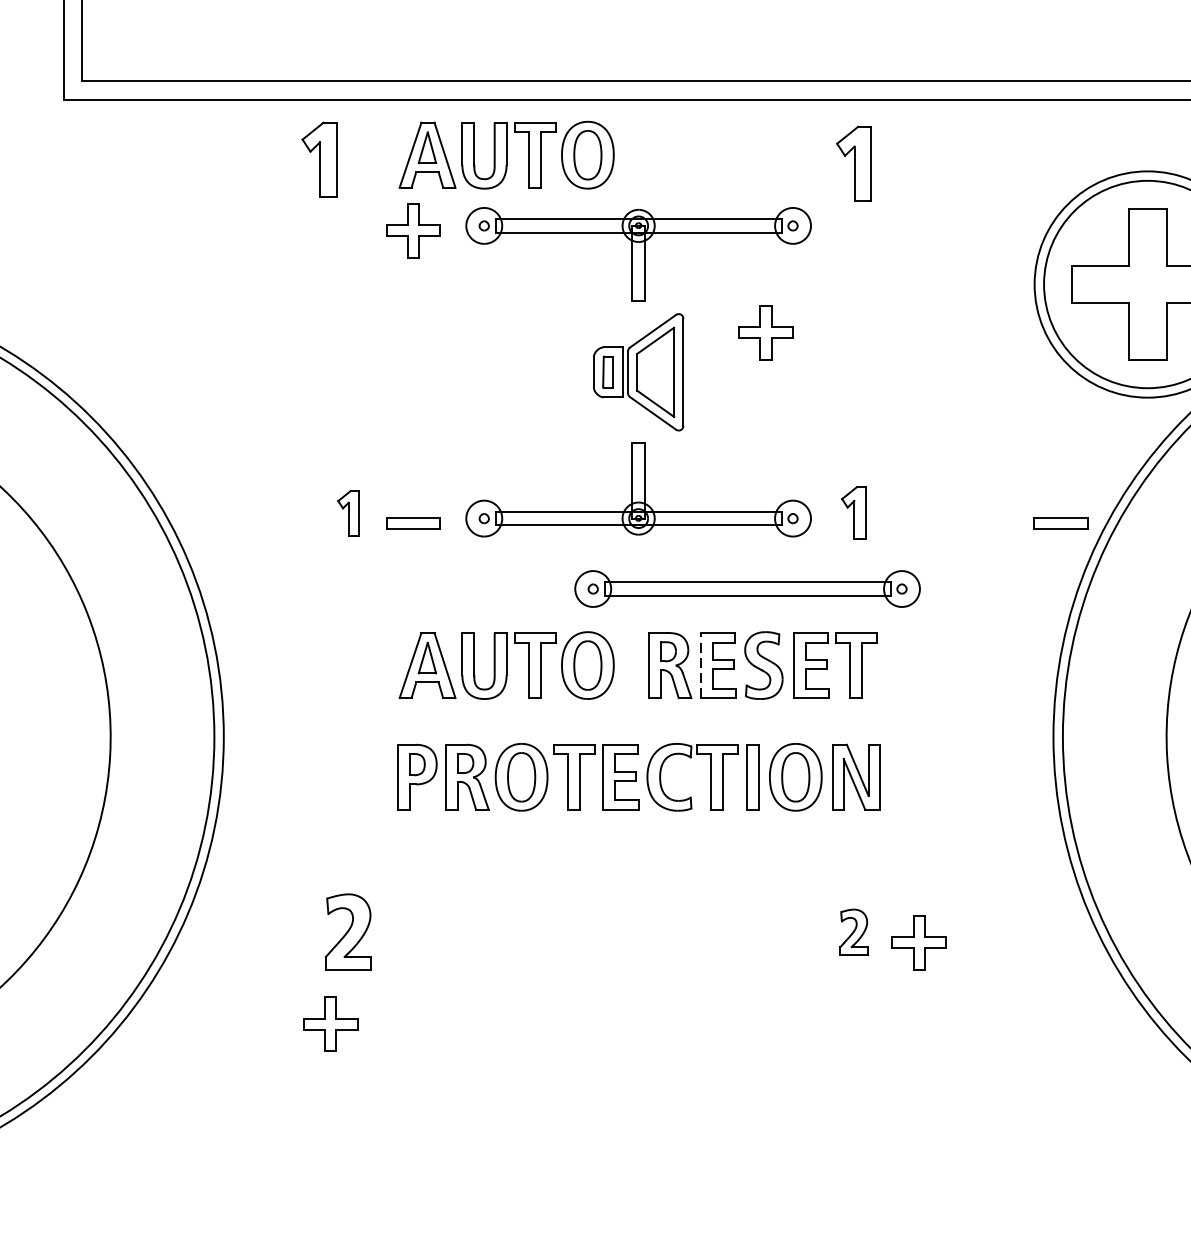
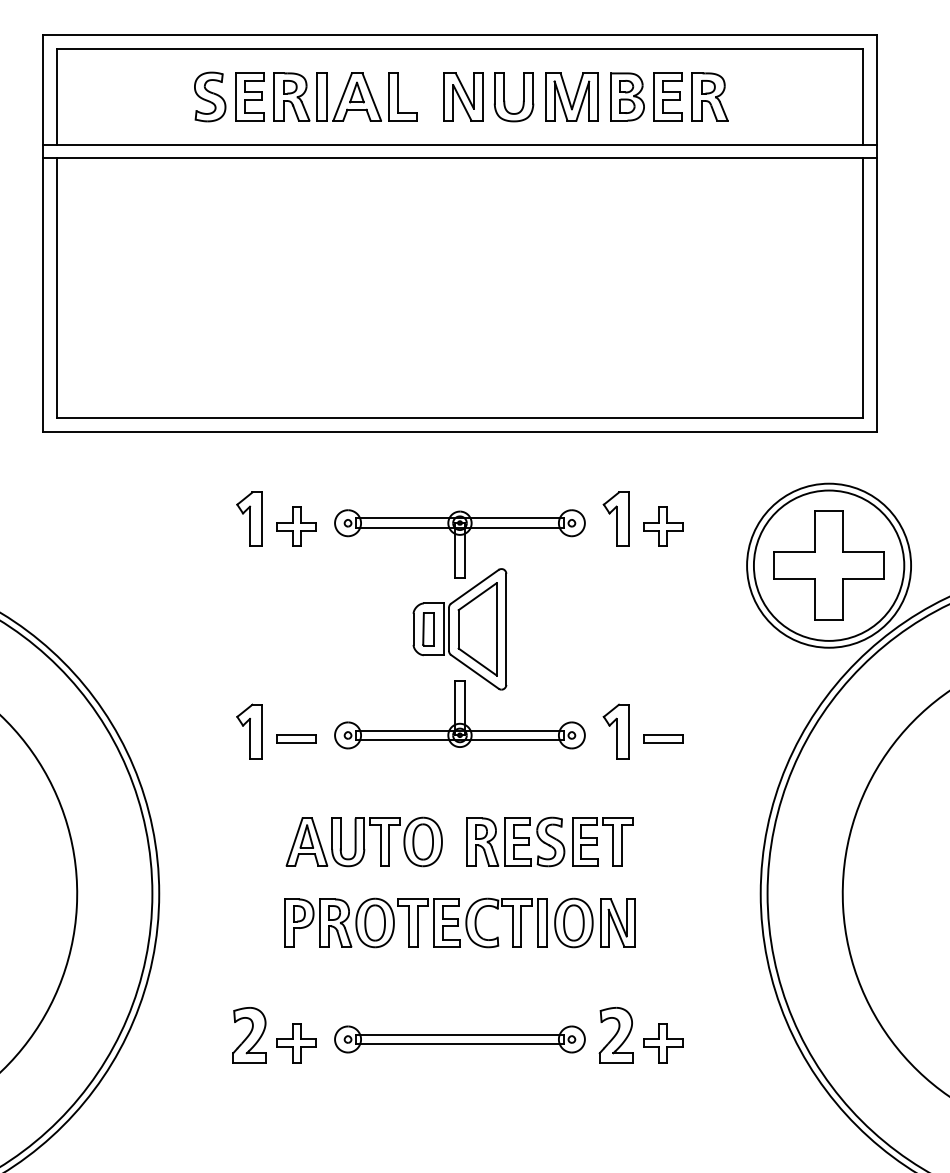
part: (505, 154) -> (363, 471), removed
part: (319, 158) -> (249, 518), moved
part: (853, 162) -> (615, 518), moved
part: (766, 332) -> (663, 526), moved
part: (637, 372) -> (459, 629), size x1.43
part: (348, 513) -> (249, 731), size x1.67
part: (853, 513) -> (615, 731), size x1.43
part: (1061, 522) -> (663, 738), moved
part: (746, 589) -> (459, 1039), moved
line: (701, 666) -> (505, 842), dashed -> solid
part: (853, 932) -> (615, 1035), size x1.67
part: (330, 1024) -> (296, 1043), moved

